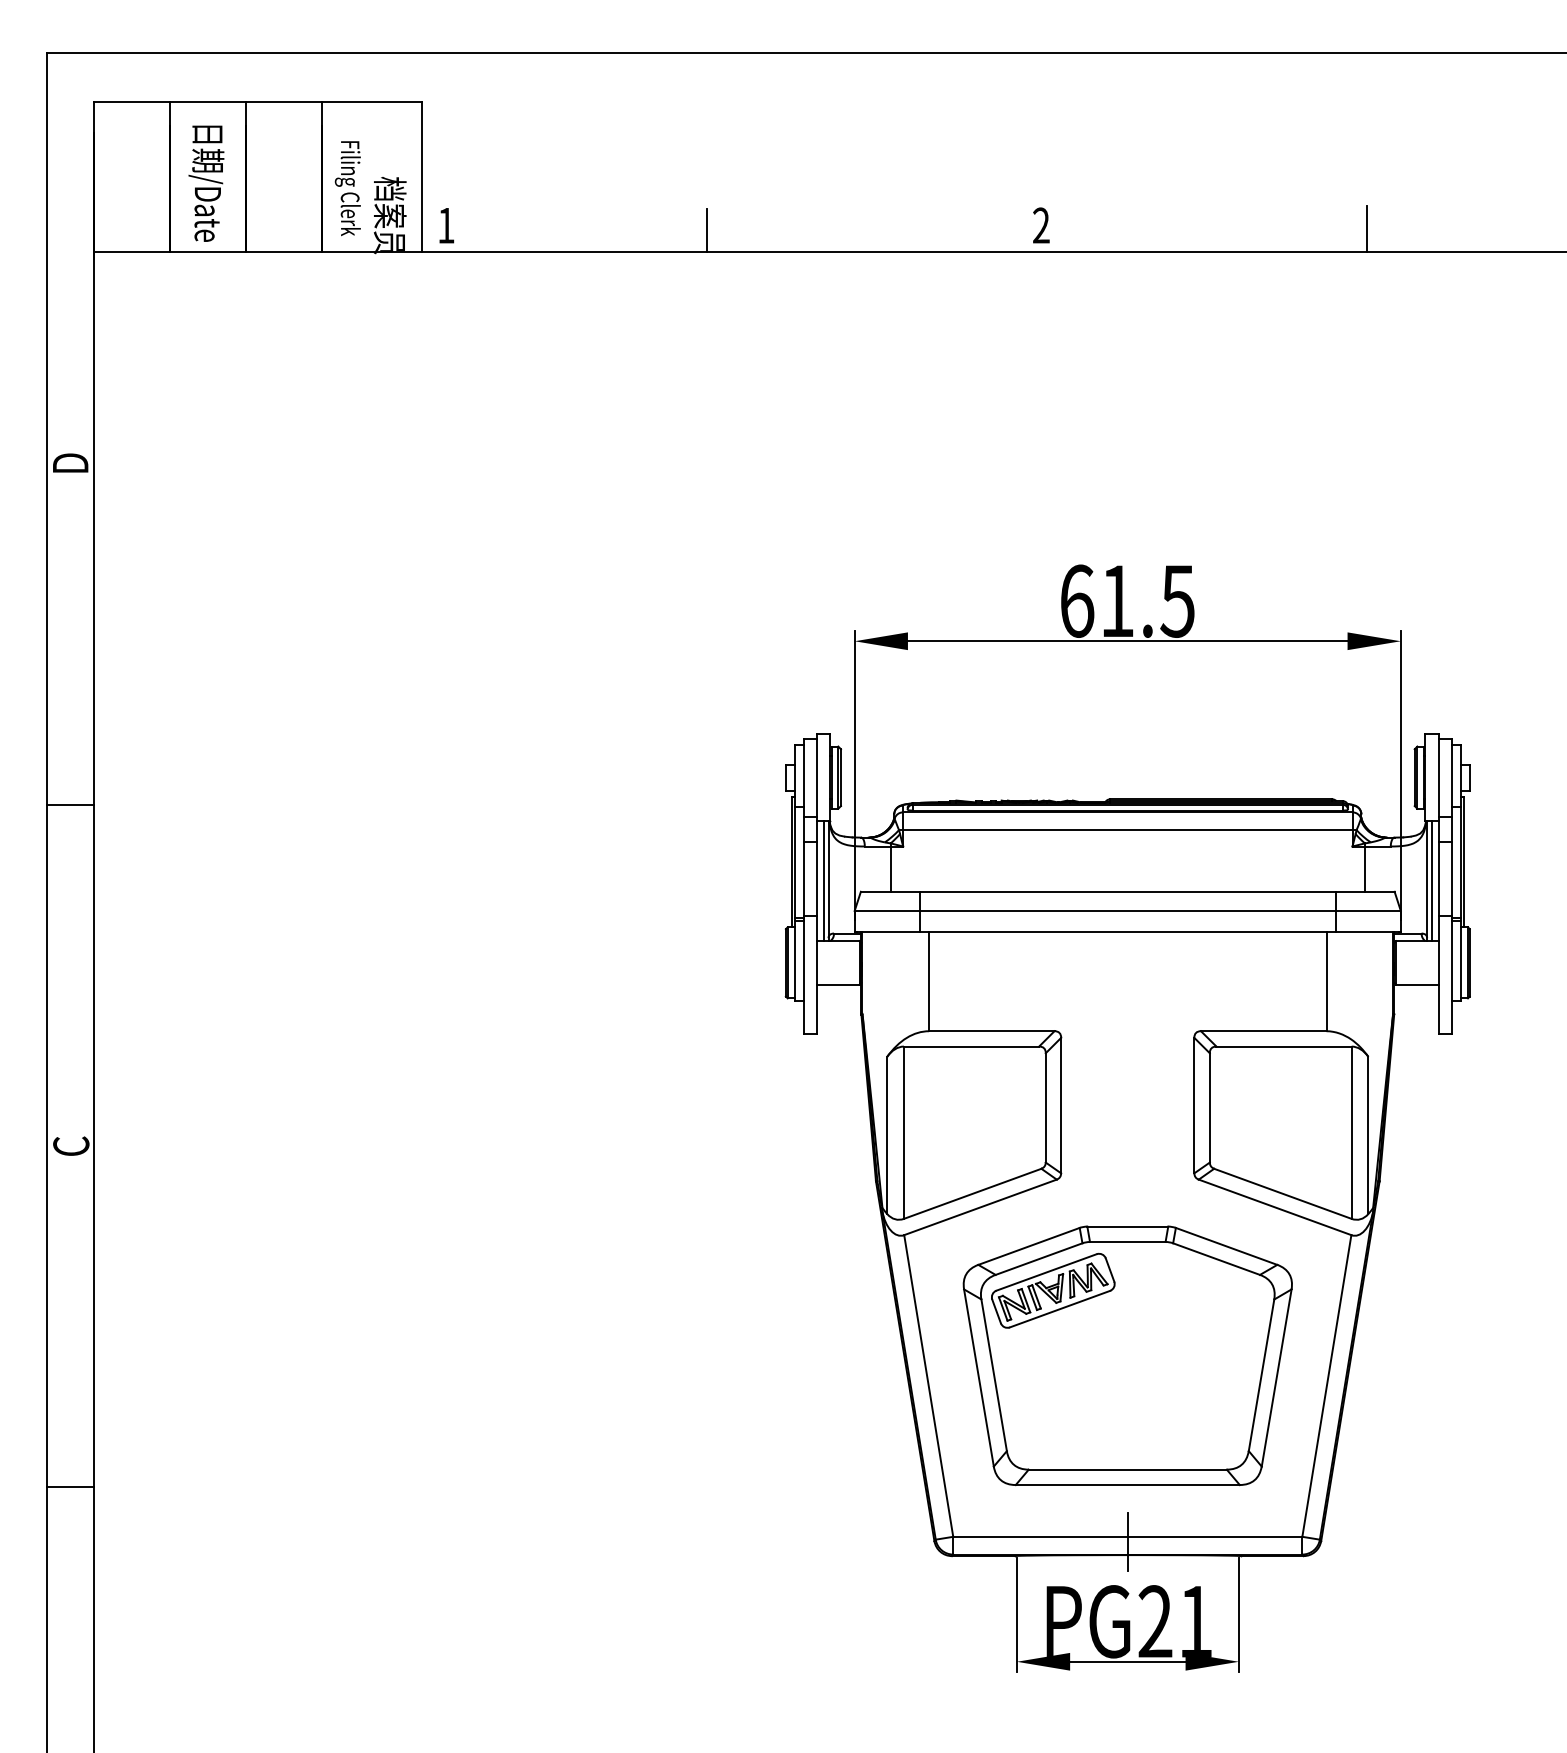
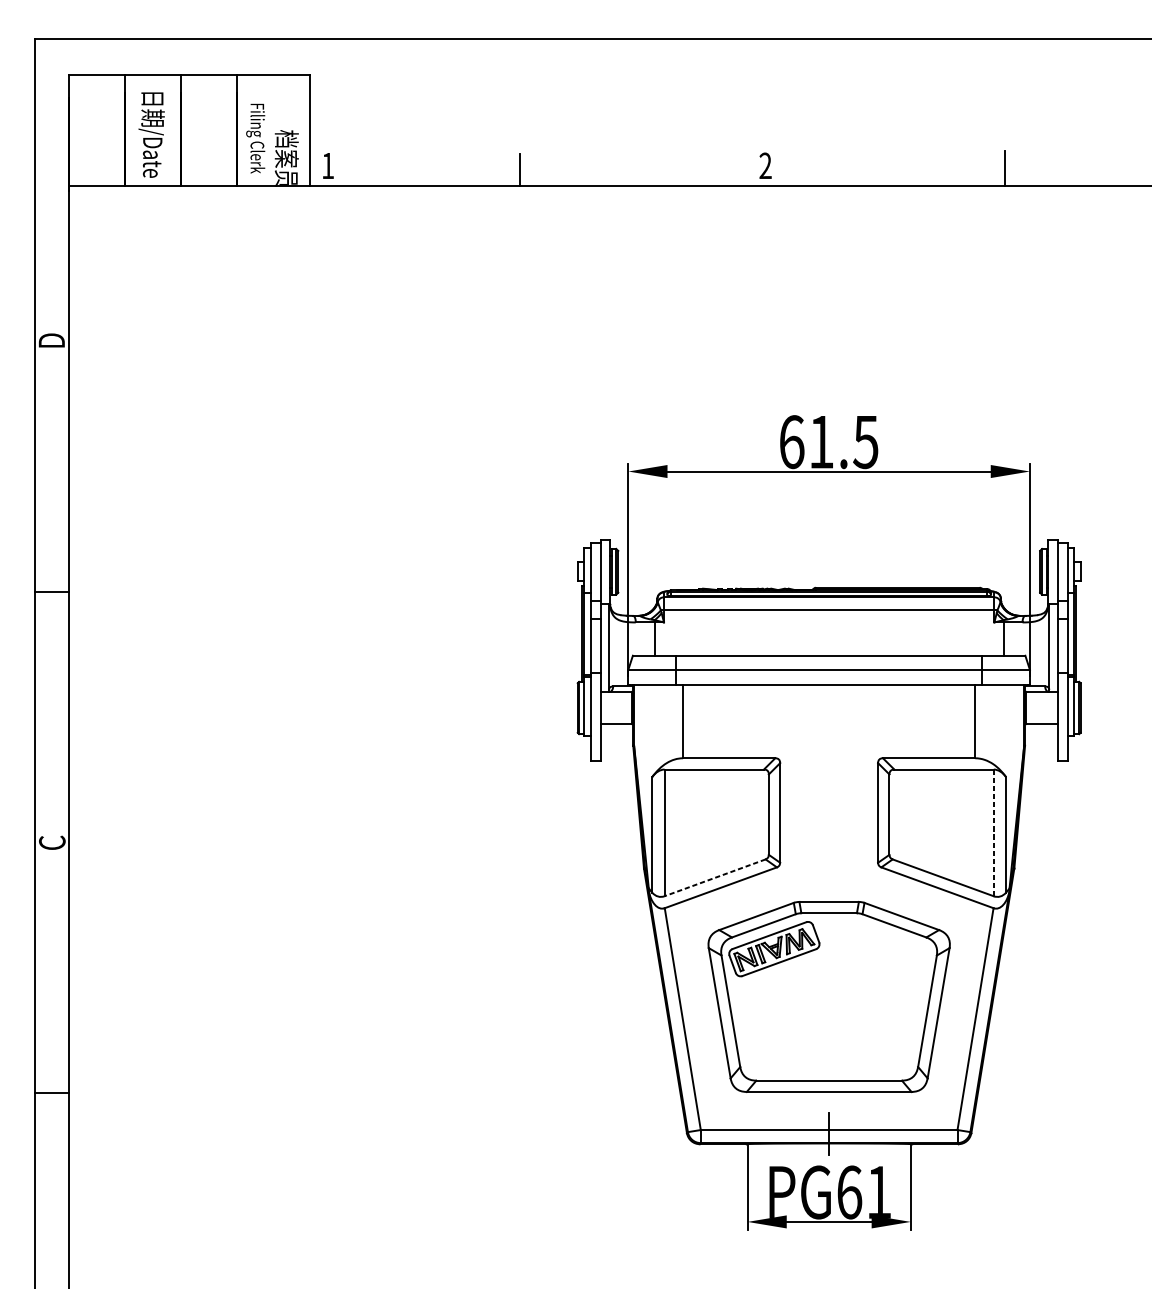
line: (824, 881) -> (606, 648), removed
line: (1431, 881) -> (1052, 648), removed
line: (1351, 1132) -> (993, 832), solid -> dashed
line: (972, 1194) -> (714, 878), solid -> dashed
text: (1155, 1621) -> (849, 1192), PG21 -> PG61

